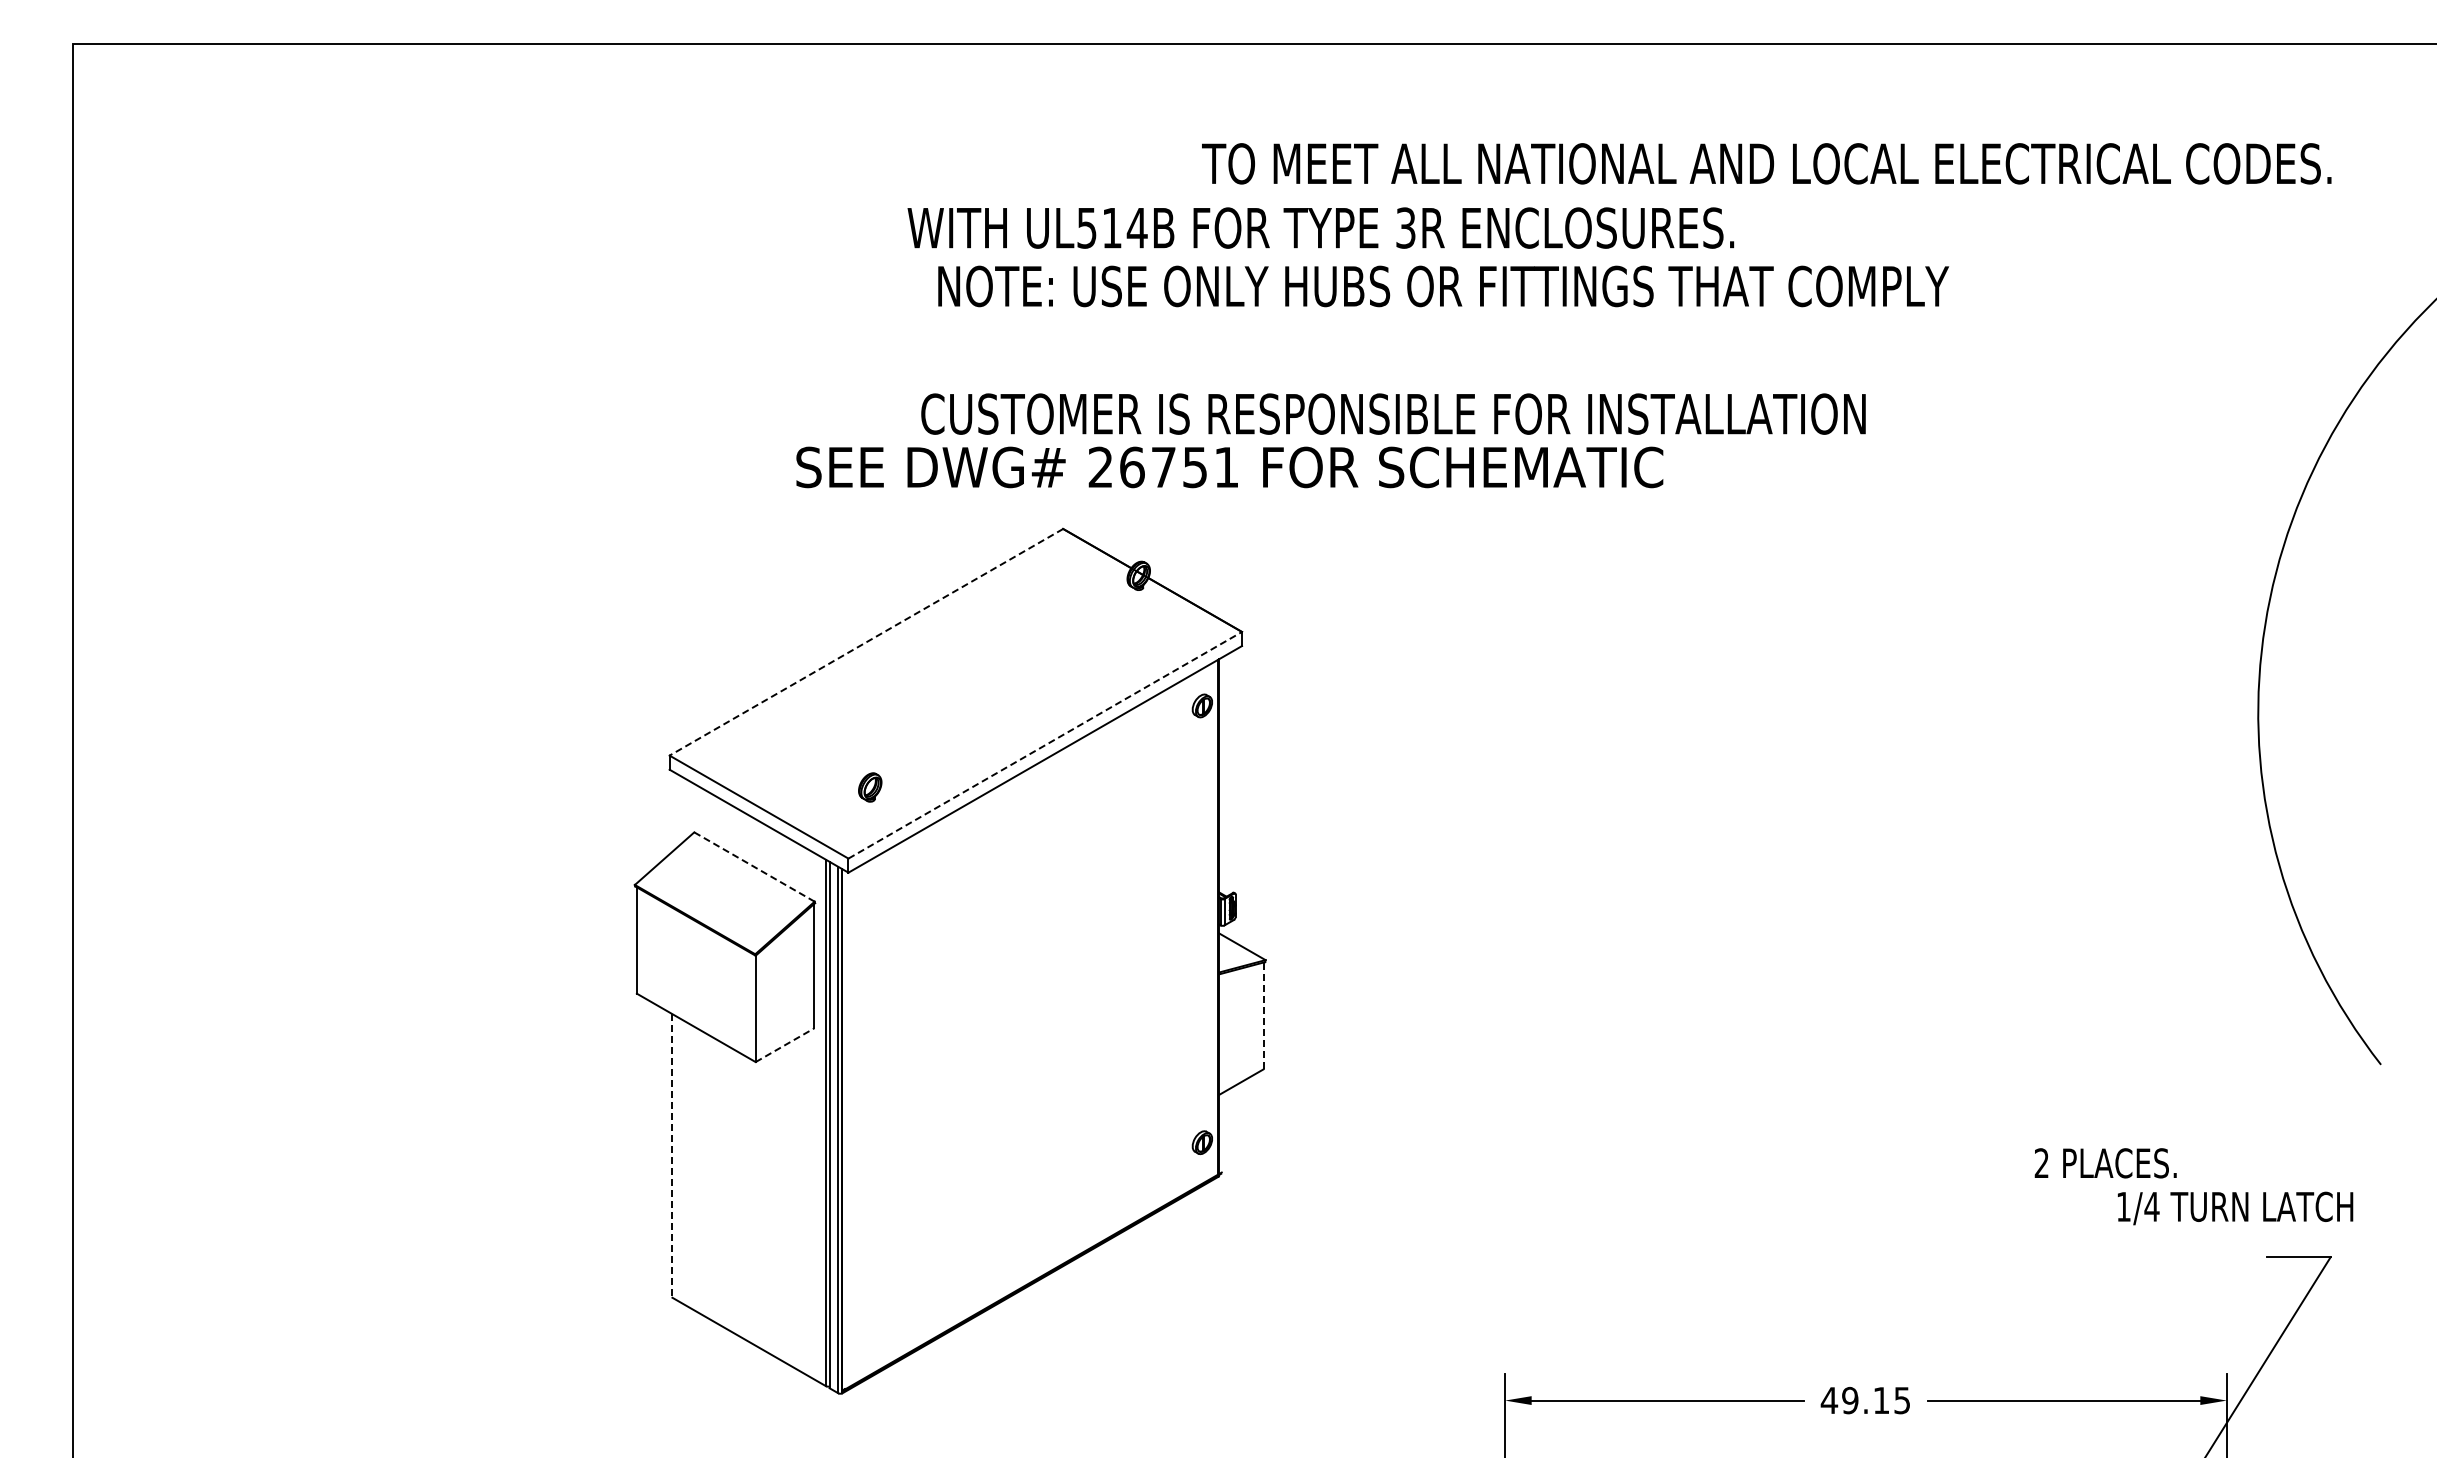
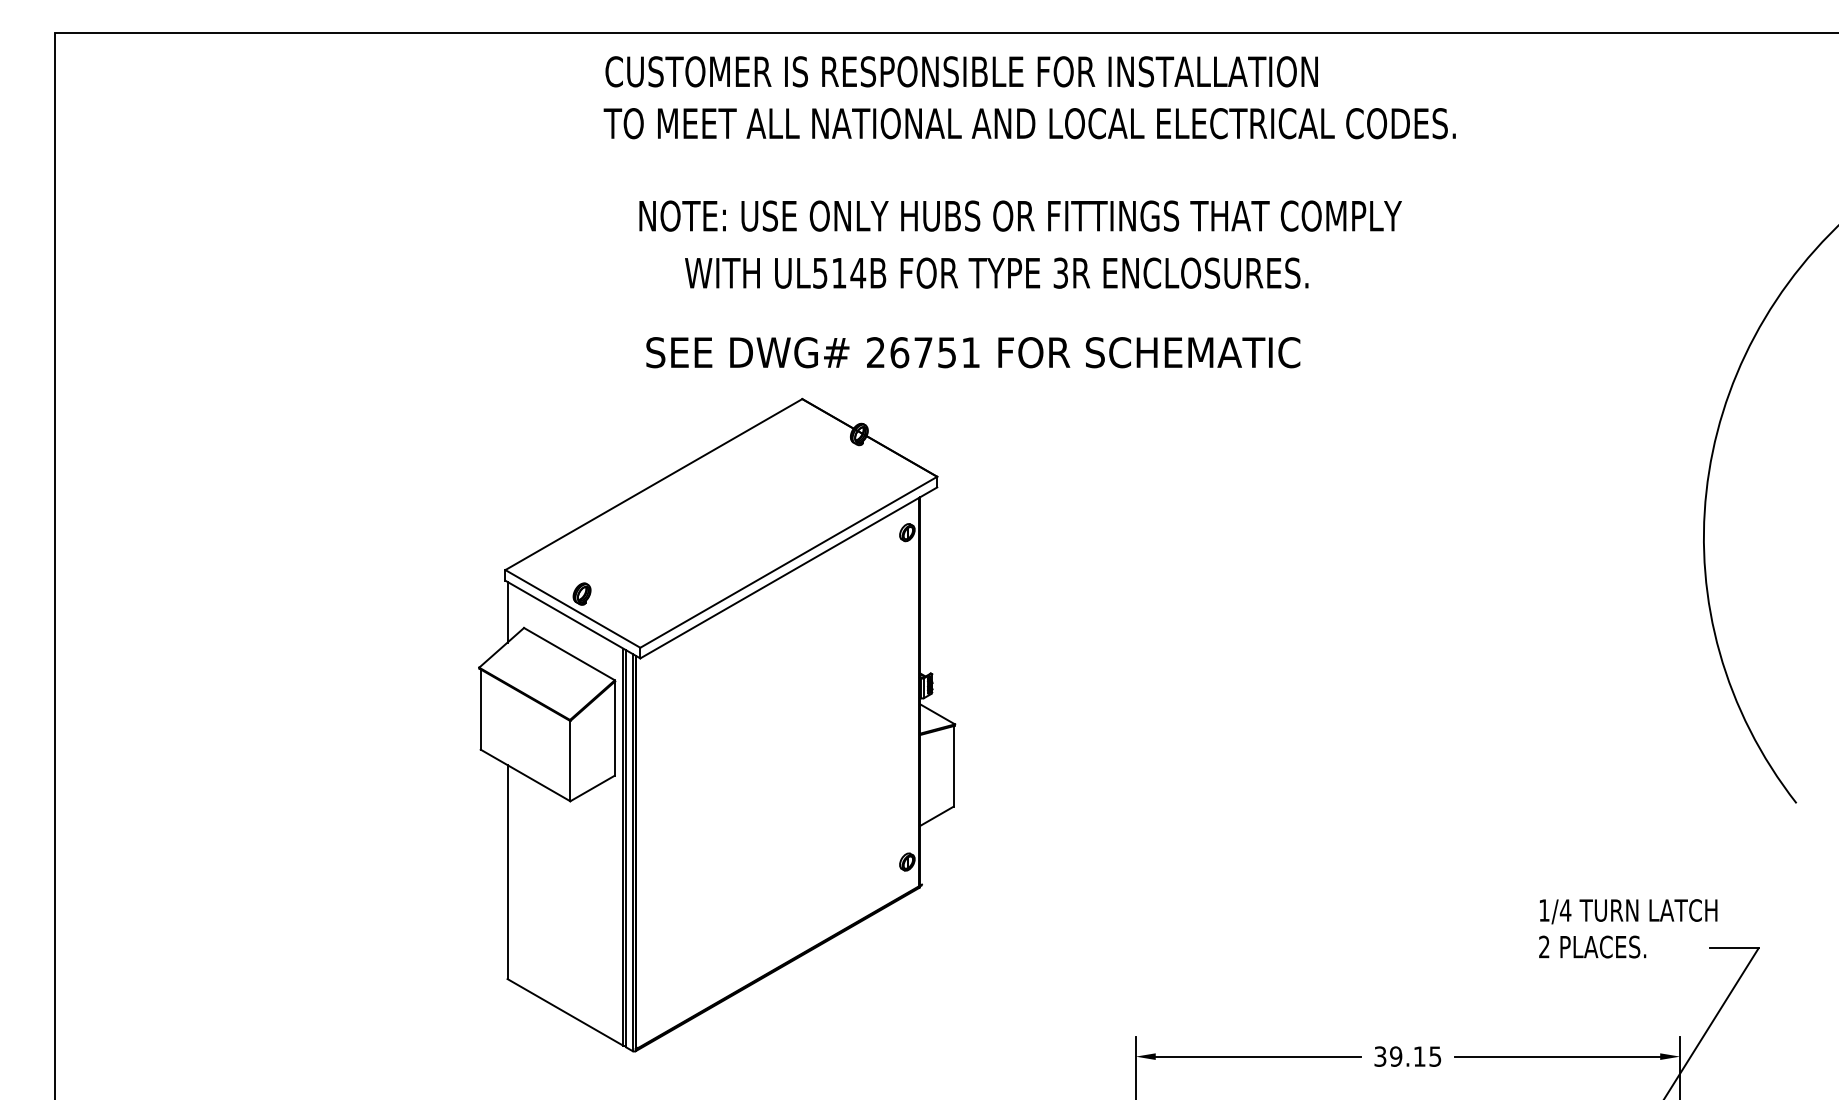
text: (1766, 163) -> (1029, 123), moved
text: (1320, 227) -> (996, 272), moved
text: (1443, 286) -> (1020, 216), moved
text: (1393, 413) -> (961, 71), moved
text: (1229, 467) -> (973, 352), moved
line: (865, 642) -> (653, 484), dashed -> solid
line: (1045, 745) -> (788, 562), dashed -> solid
part: (870, 787) -> (582, 594), moved
line: (672, 811) -> (507, 612), added
line: (754, 867) -> (569, 654), dashed -> solid
line: (1263, 1016) -> (953, 766), dashed -> solid
line: (784, 1045) -> (592, 788), dashed -> solid
line: (672, 1155) -> (507, 871), dashed -> solid
text: (2105, 1163) -> (1592, 947), moved
text: (2235, 1208) -> (1628, 911), moved
text: (1829, 1400) -> (1380, 1056), 49.15 -> 39.15

